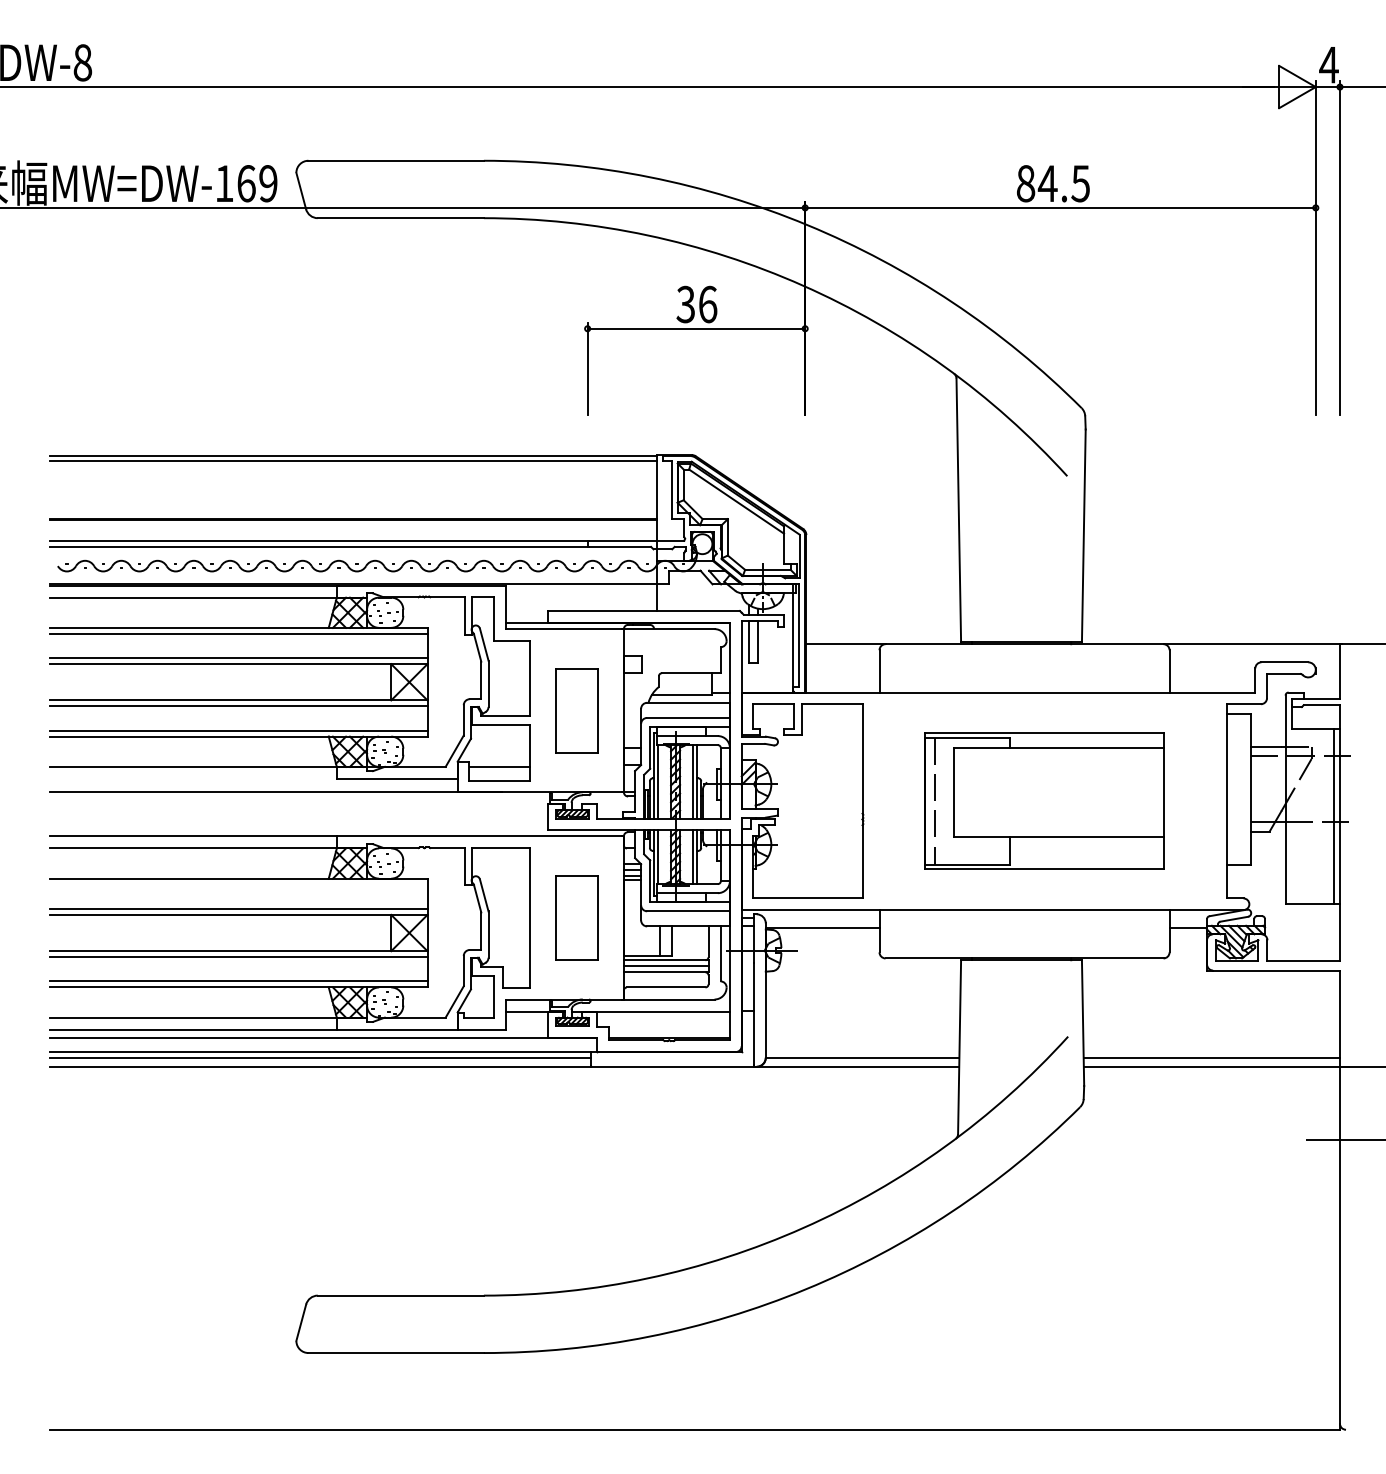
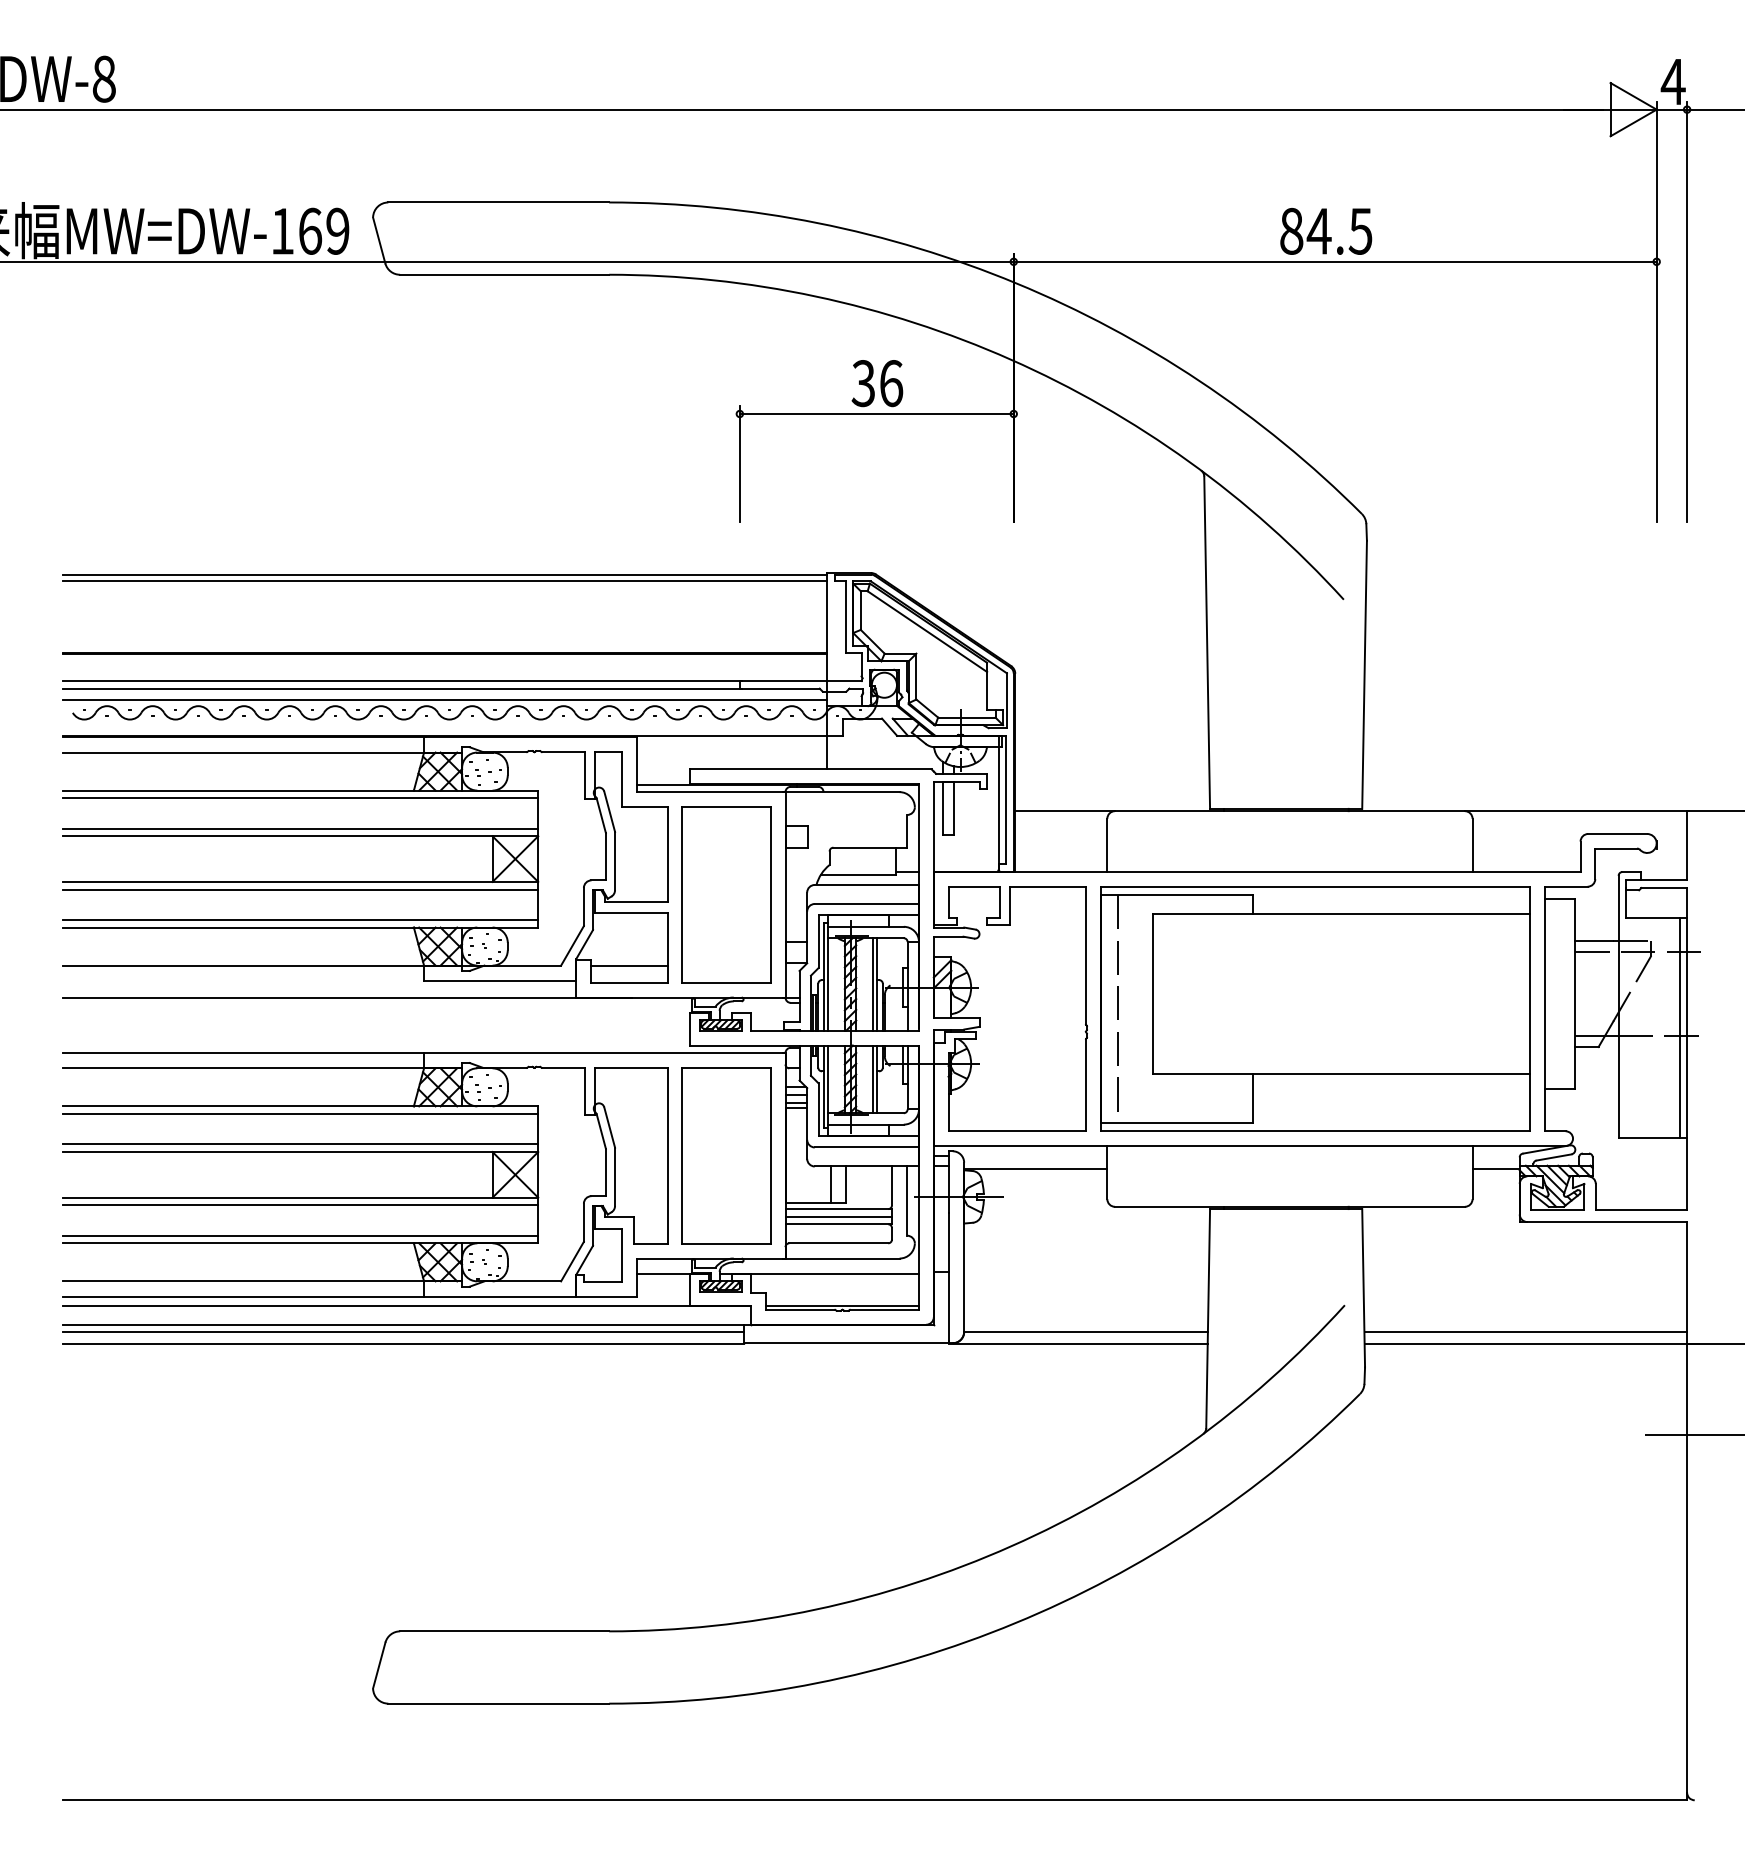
line: (353, 555) -> (445, 699), added
part: (576, 710) -> (725, 894), size x1.67
part: (1044, 800) -> (1315, 1007), size x1.43
line: (238, 884) -> (300, 1113), added
part: (576, 917) -> (725, 1155), size x1.67

